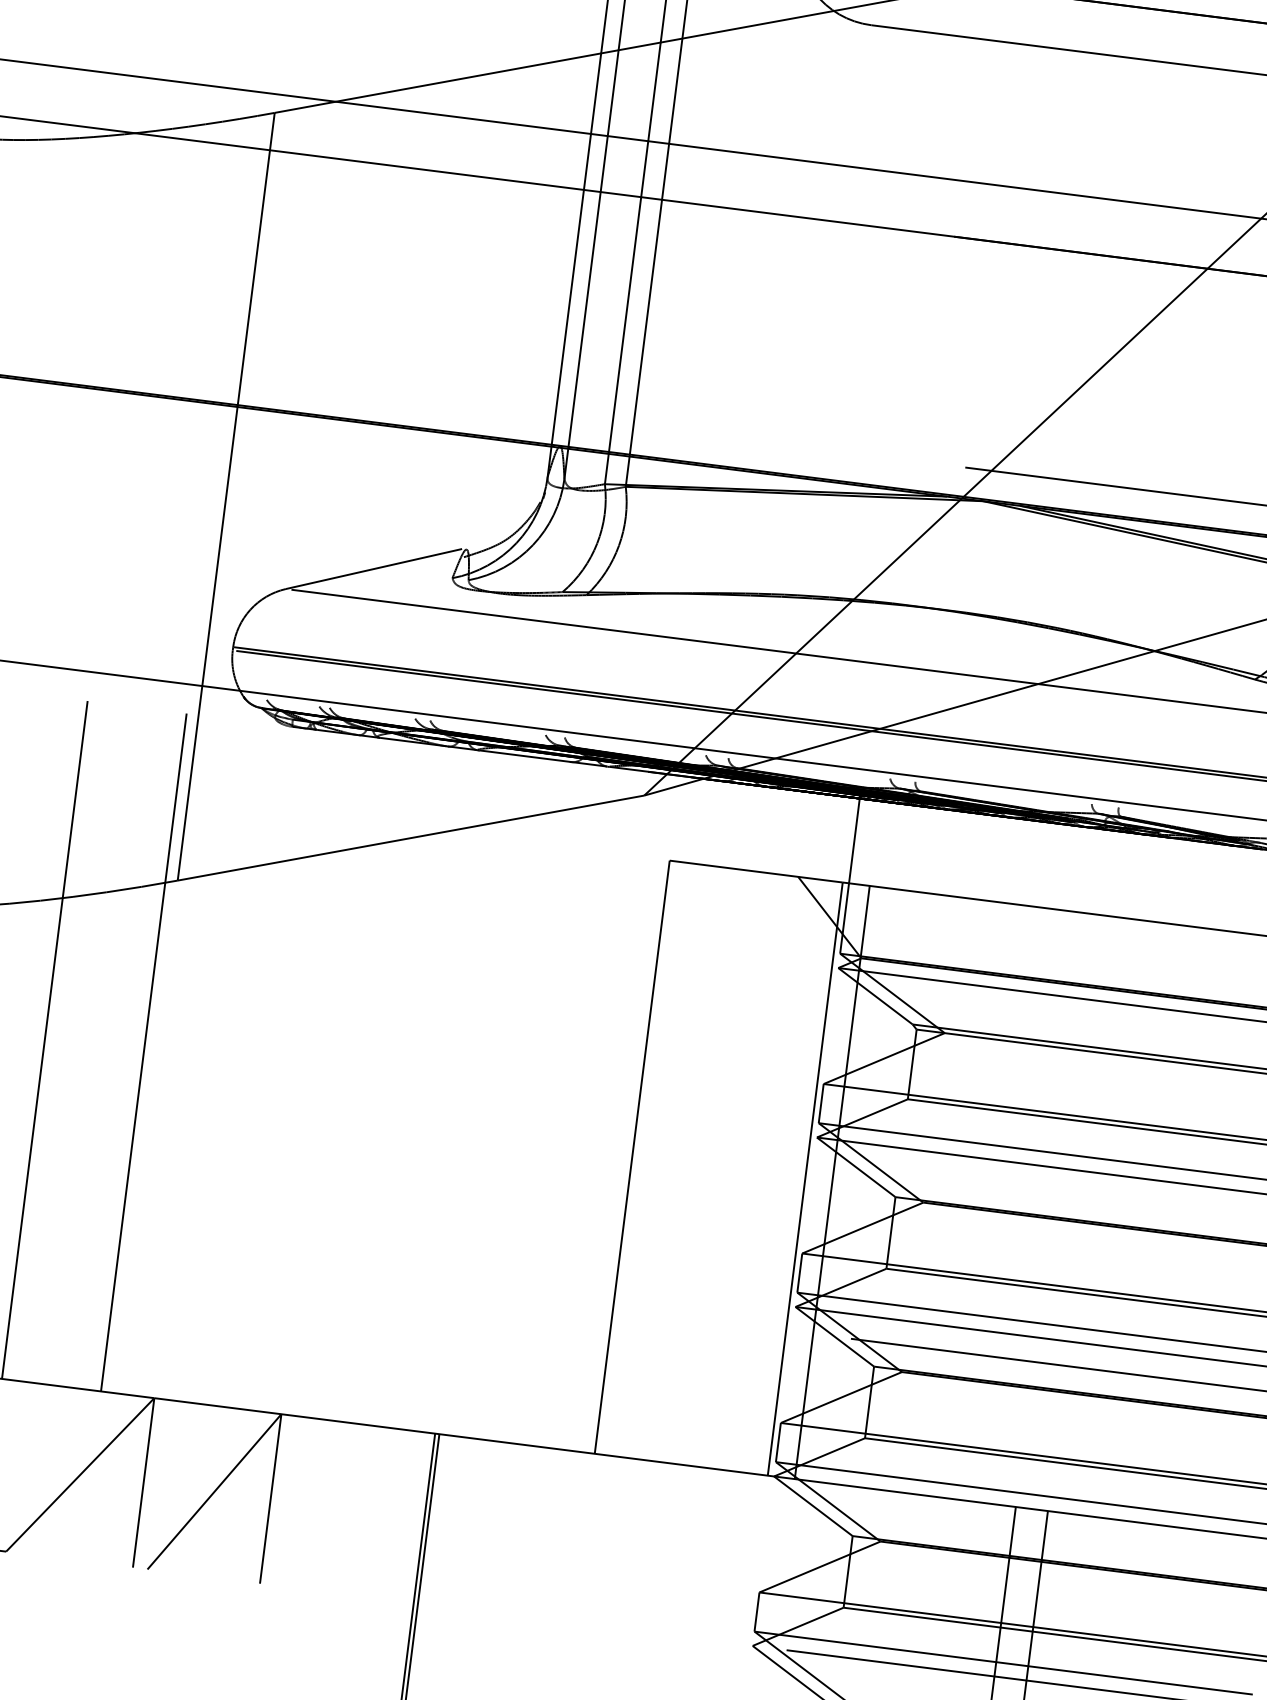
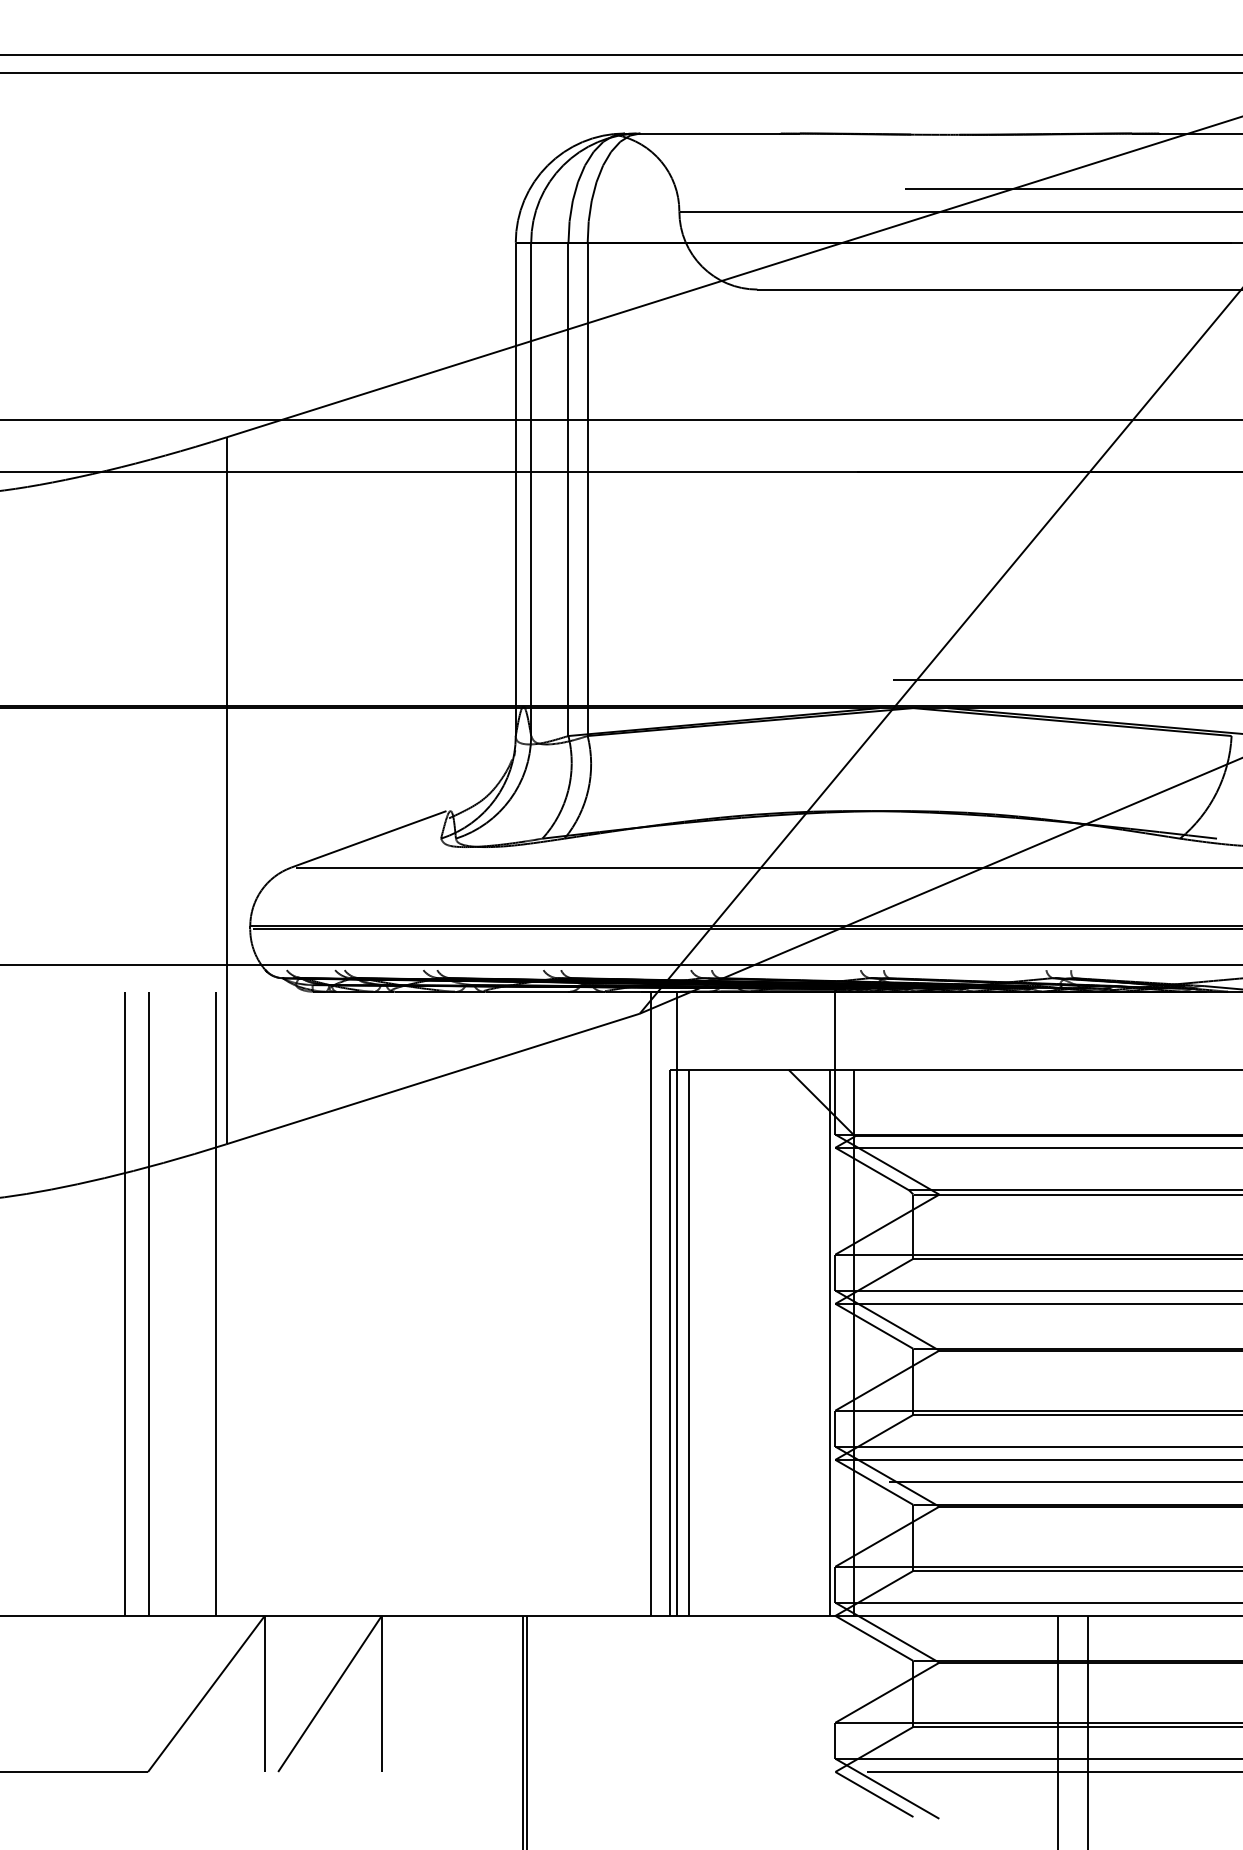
line: (72, 1043) -> (149, 1303), added
line: (617, 1111) -> (651, 1303), added
line: (644, 1115) -> (676, 1303), added
line: (652, 1159) -> (688, 1342), added

